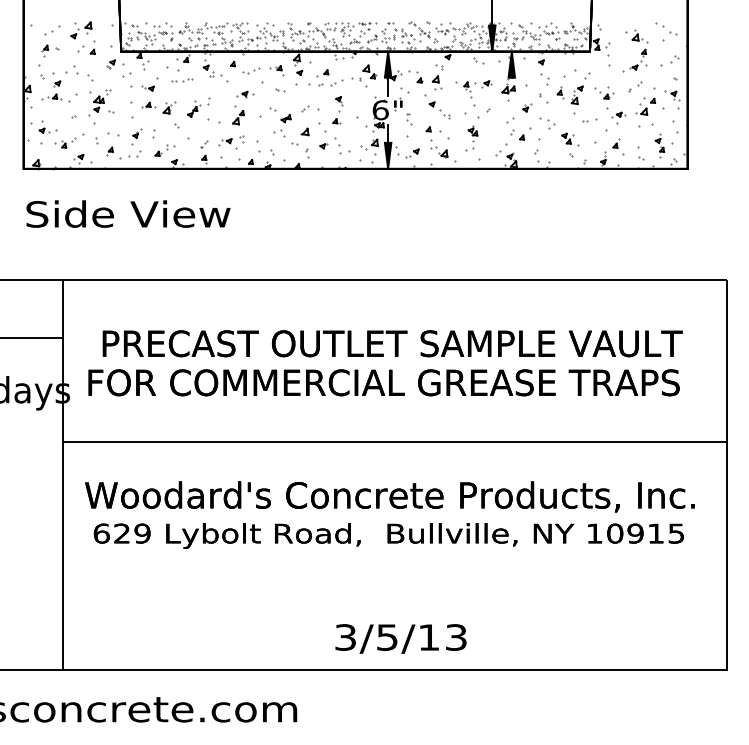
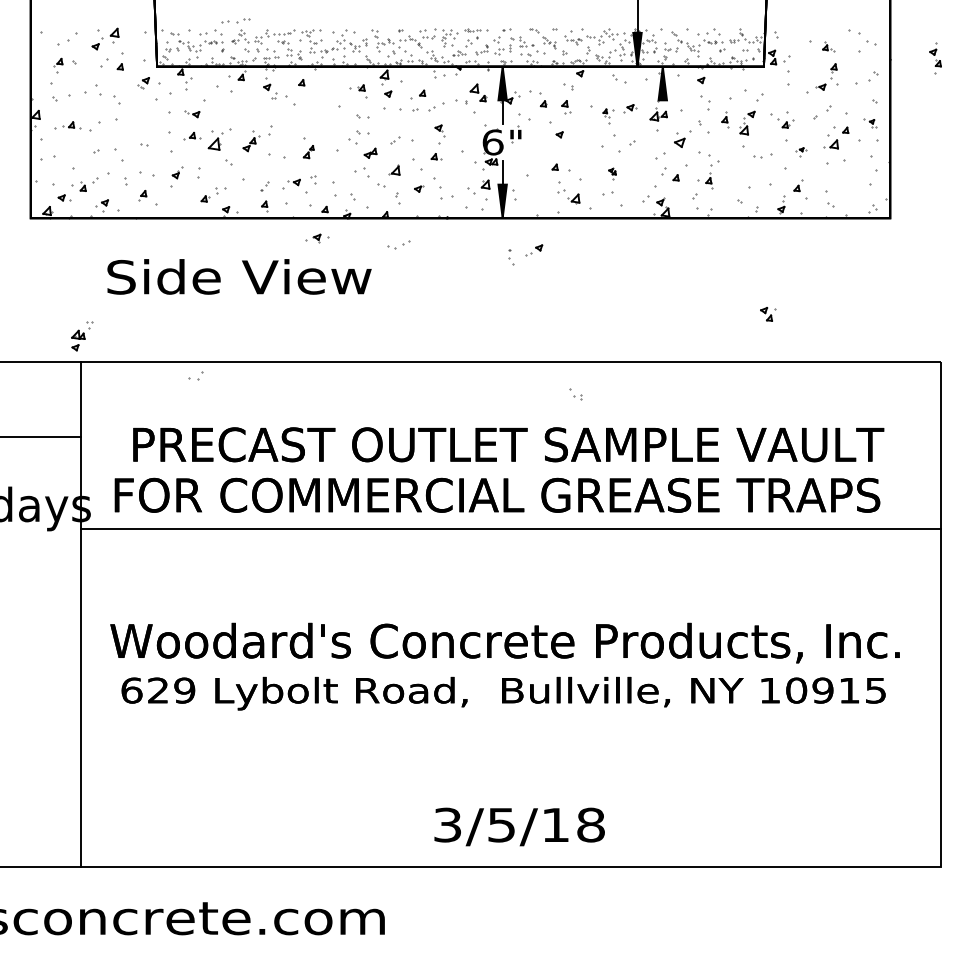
part: (639, 36) -> (828, 46), size x0.6
part: (250, 70) -> (398, 244), moved
part: (126, 74) -> (163, 96), size x1.6
part: (181, 80) -> (235, 20), moved
part: (436, 82) -> (565, 106), size x0.7
part: (56, 84) -> (73, 108), removed
part: (469, 90) -> (608, 116), size x0.7
part: (245, 94) -> (317, 238), moved
part: (672, 95) -> (870, 123), size x0.7
part: (102, 101) -> (82, 336), moved
part: (279, 102) -> (362, 132), added
part: (169, 107) -> (219, 139), size x1.4
part: (527, 107) -> (682, 139), size x1.6
part: (444, 114) -> (575, 394), moved
part: (238, 117) -> (308, 151), size x0.7
part: (618, 117) -> (801, 151), size x0.6
part: (409, 119) -> (511, 257), moved
part: (44, 130) -> (64, 197), moved
part: (472, 134) -> (612, 173), size x0.6
part: (567, 138) -> (768, 314), moved
part: (547, 139) -> (709, 180), added
part: (659, 145) -> (935, 58), moved
part: (134, 153) -> (195, 375), moved
part: (412, 153) -> (534, 250), moved
text: (128, 213) -> (239, 276), moved
line: (394, 442) -> (510, 529), moved
text: (455, 637) -> (590, 824), 3/5/13 -> 3/5/18

